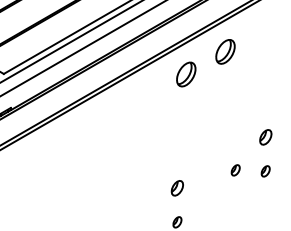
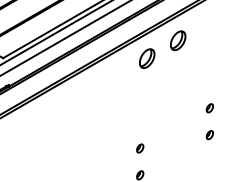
part: (265, 137) -> (209, 108), size x0.71
part: (235, 170) -> (186, 134), removed
part: (177, 188) -> (140, 148), size x0.71

